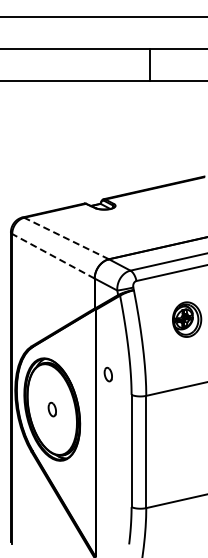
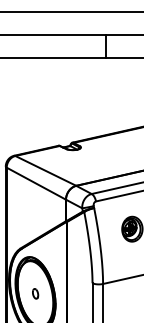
line: (66, 238) -> (45, 170), dashed -> solid
line: (53, 256) -> (36, 183), dashed -> solid
part: (107, 374) -> (75, 268), removed

